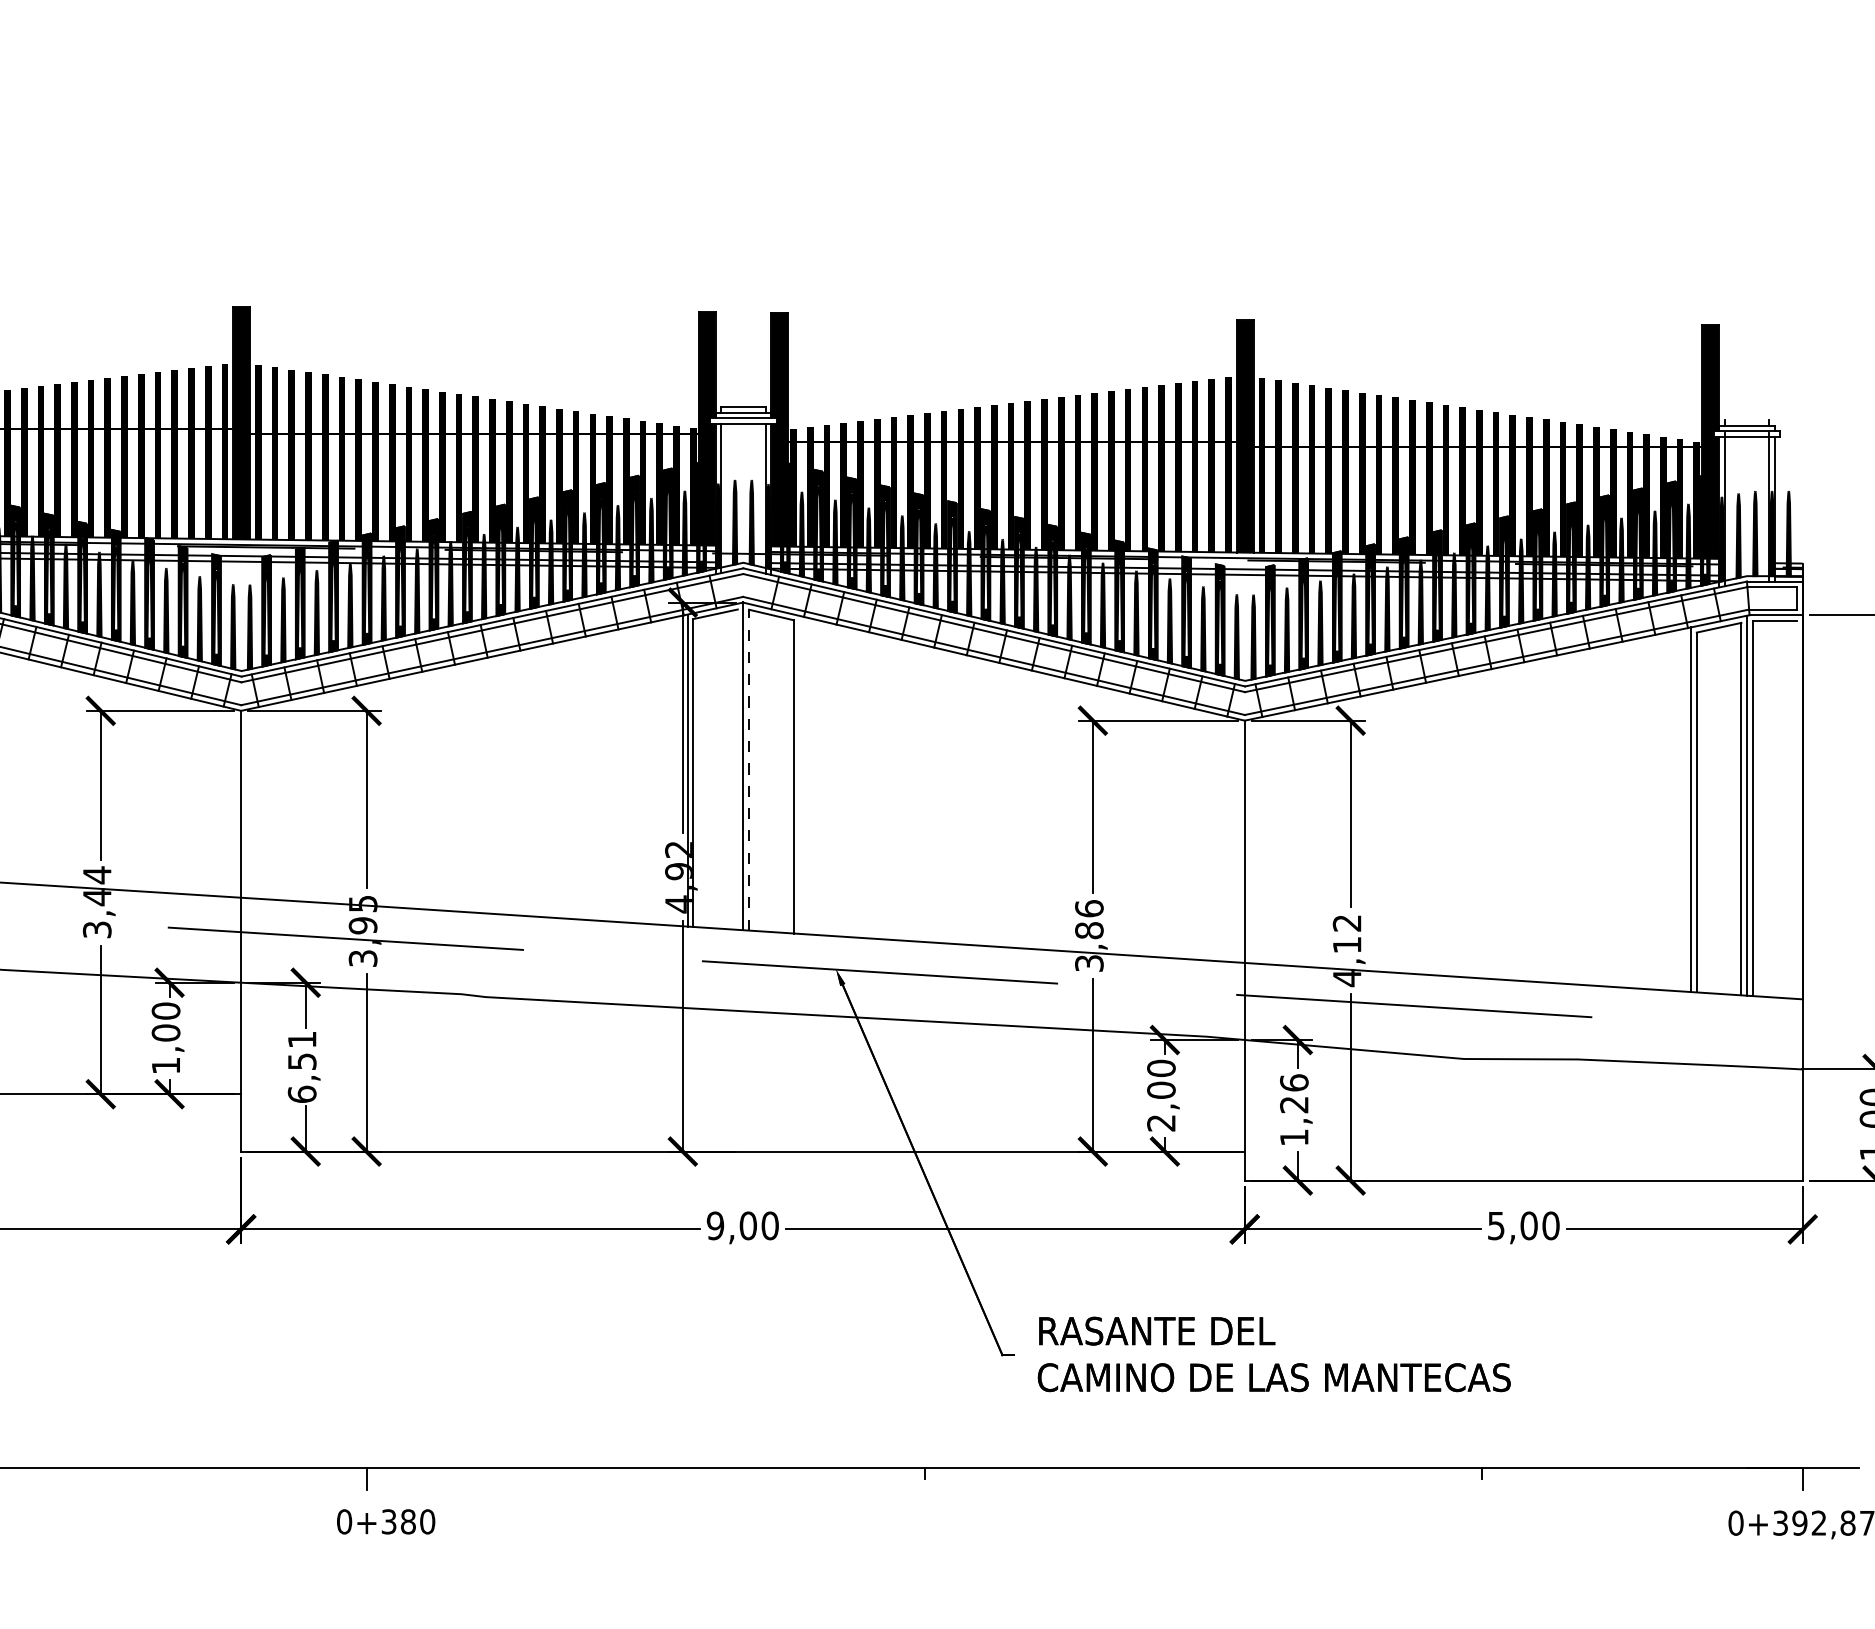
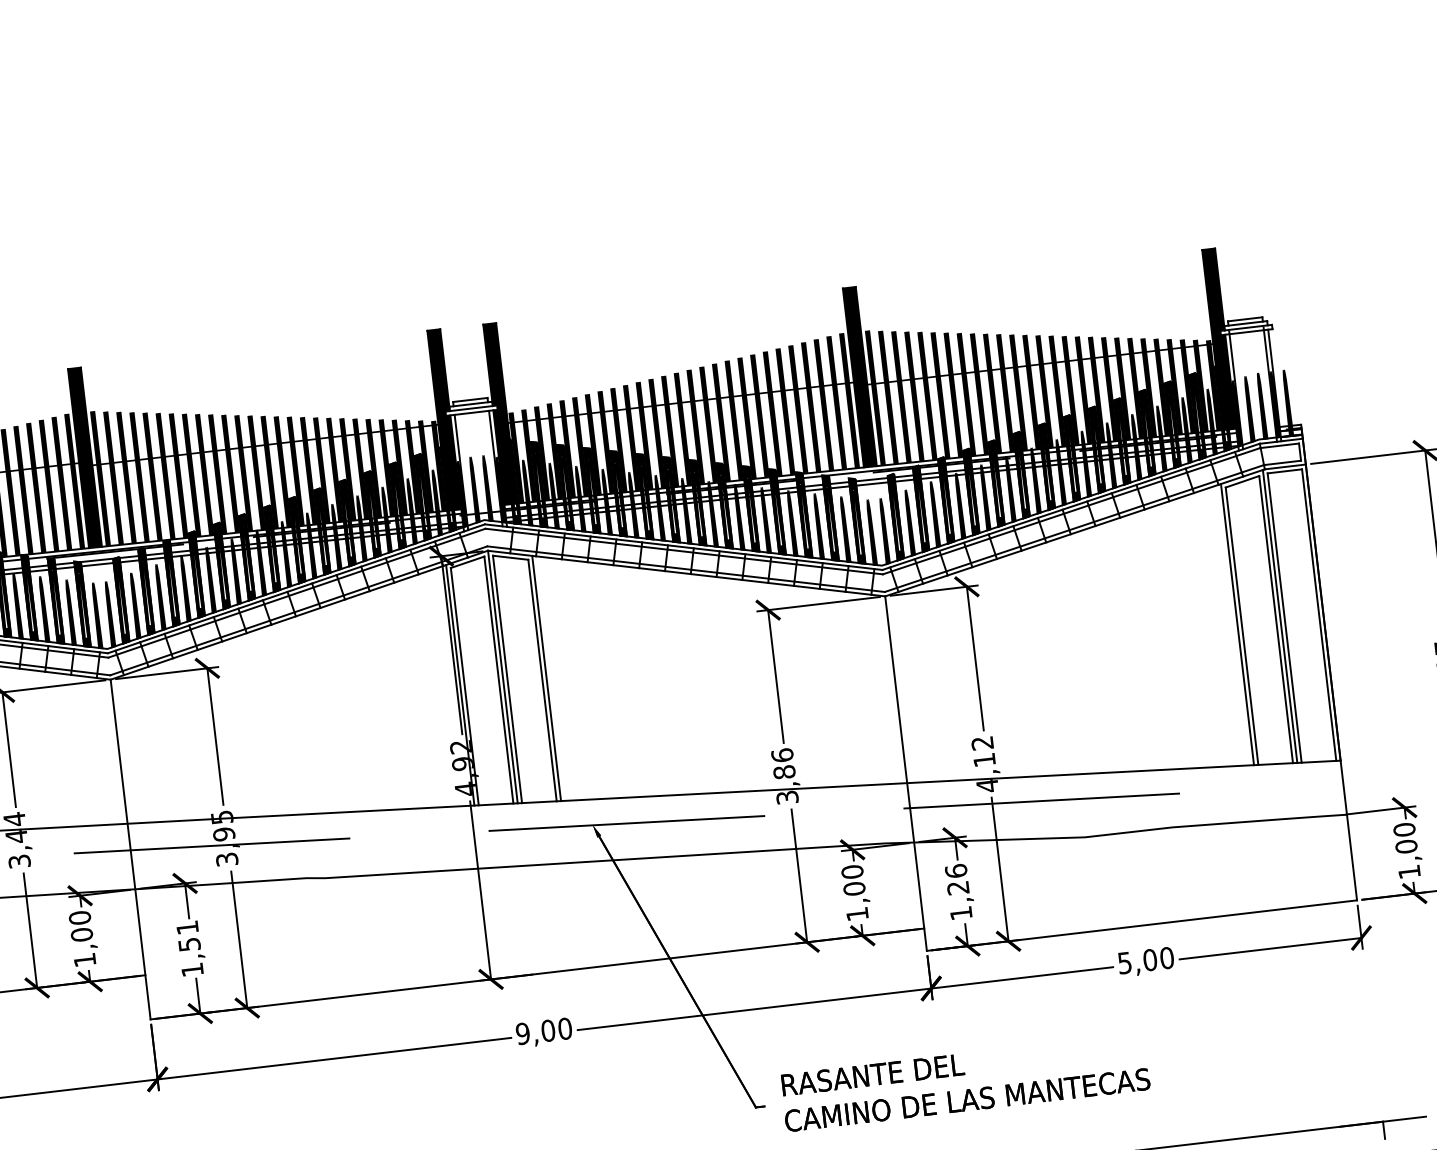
line: (1746, 420) -> (1244, 319), added
line: (737, 769) -> (498, 679), added
line: (748, 769) -> (507, 678), dashed -> solid
line: (799, 774) -> (546, 678), added
line: (1797, 809) -> (1319, 614), added
text: (301, 1093) -> (191, 969), 6,51 -> 1,51
text: (1161, 1123) -> (857, 914), 2,00 -> 1,00

